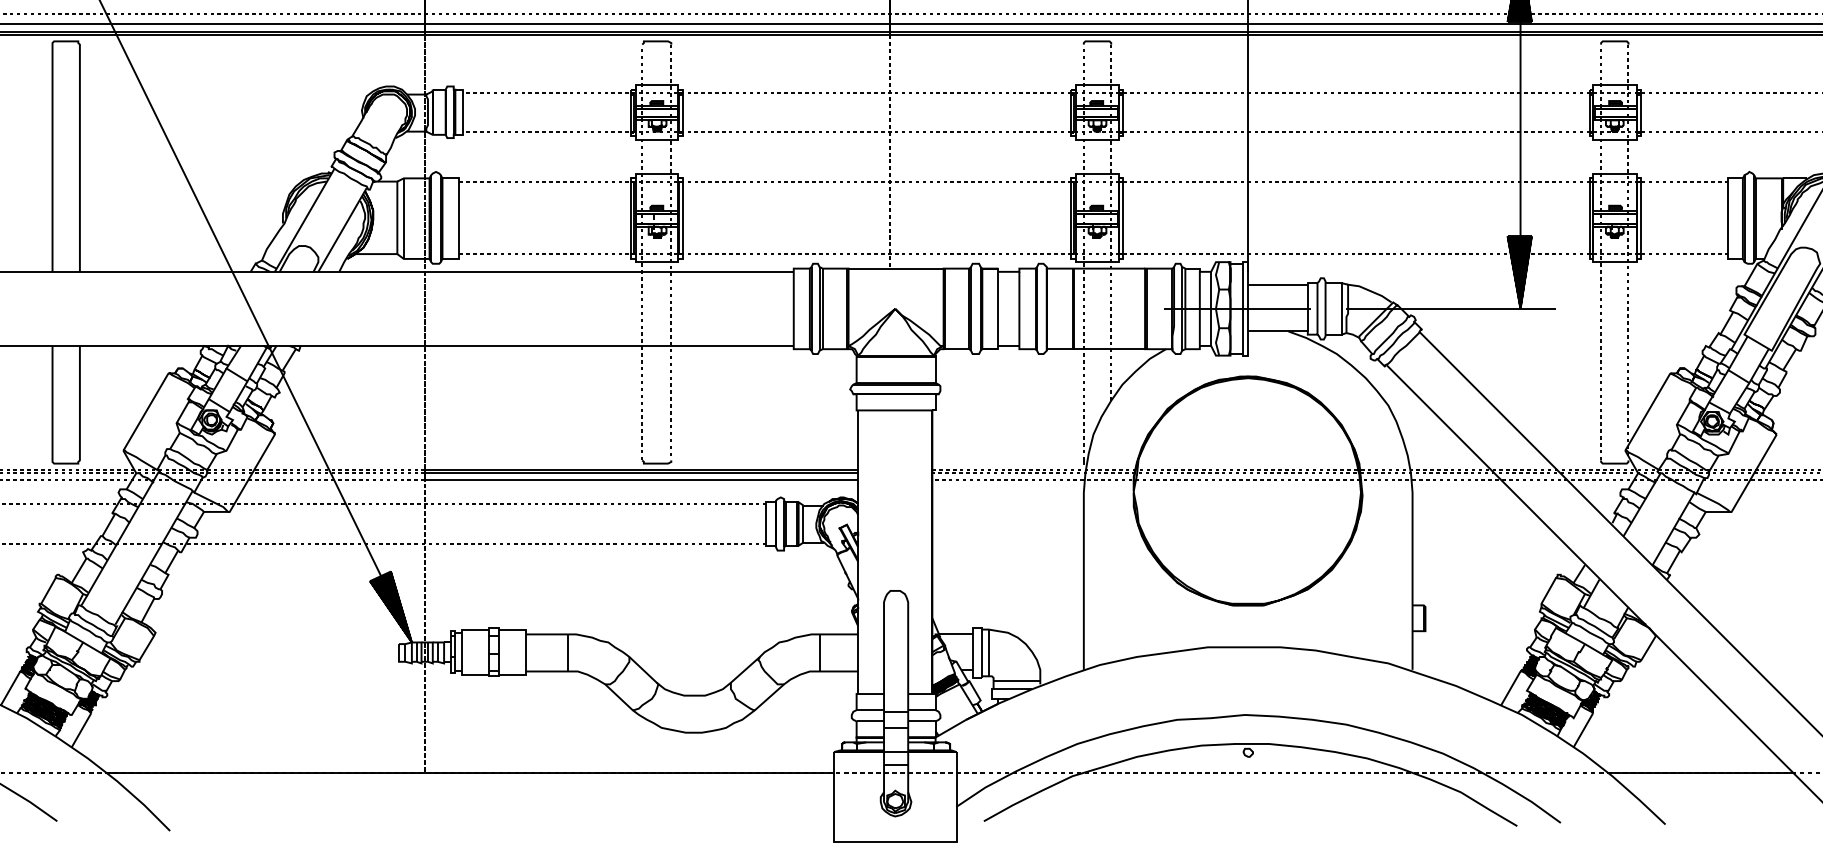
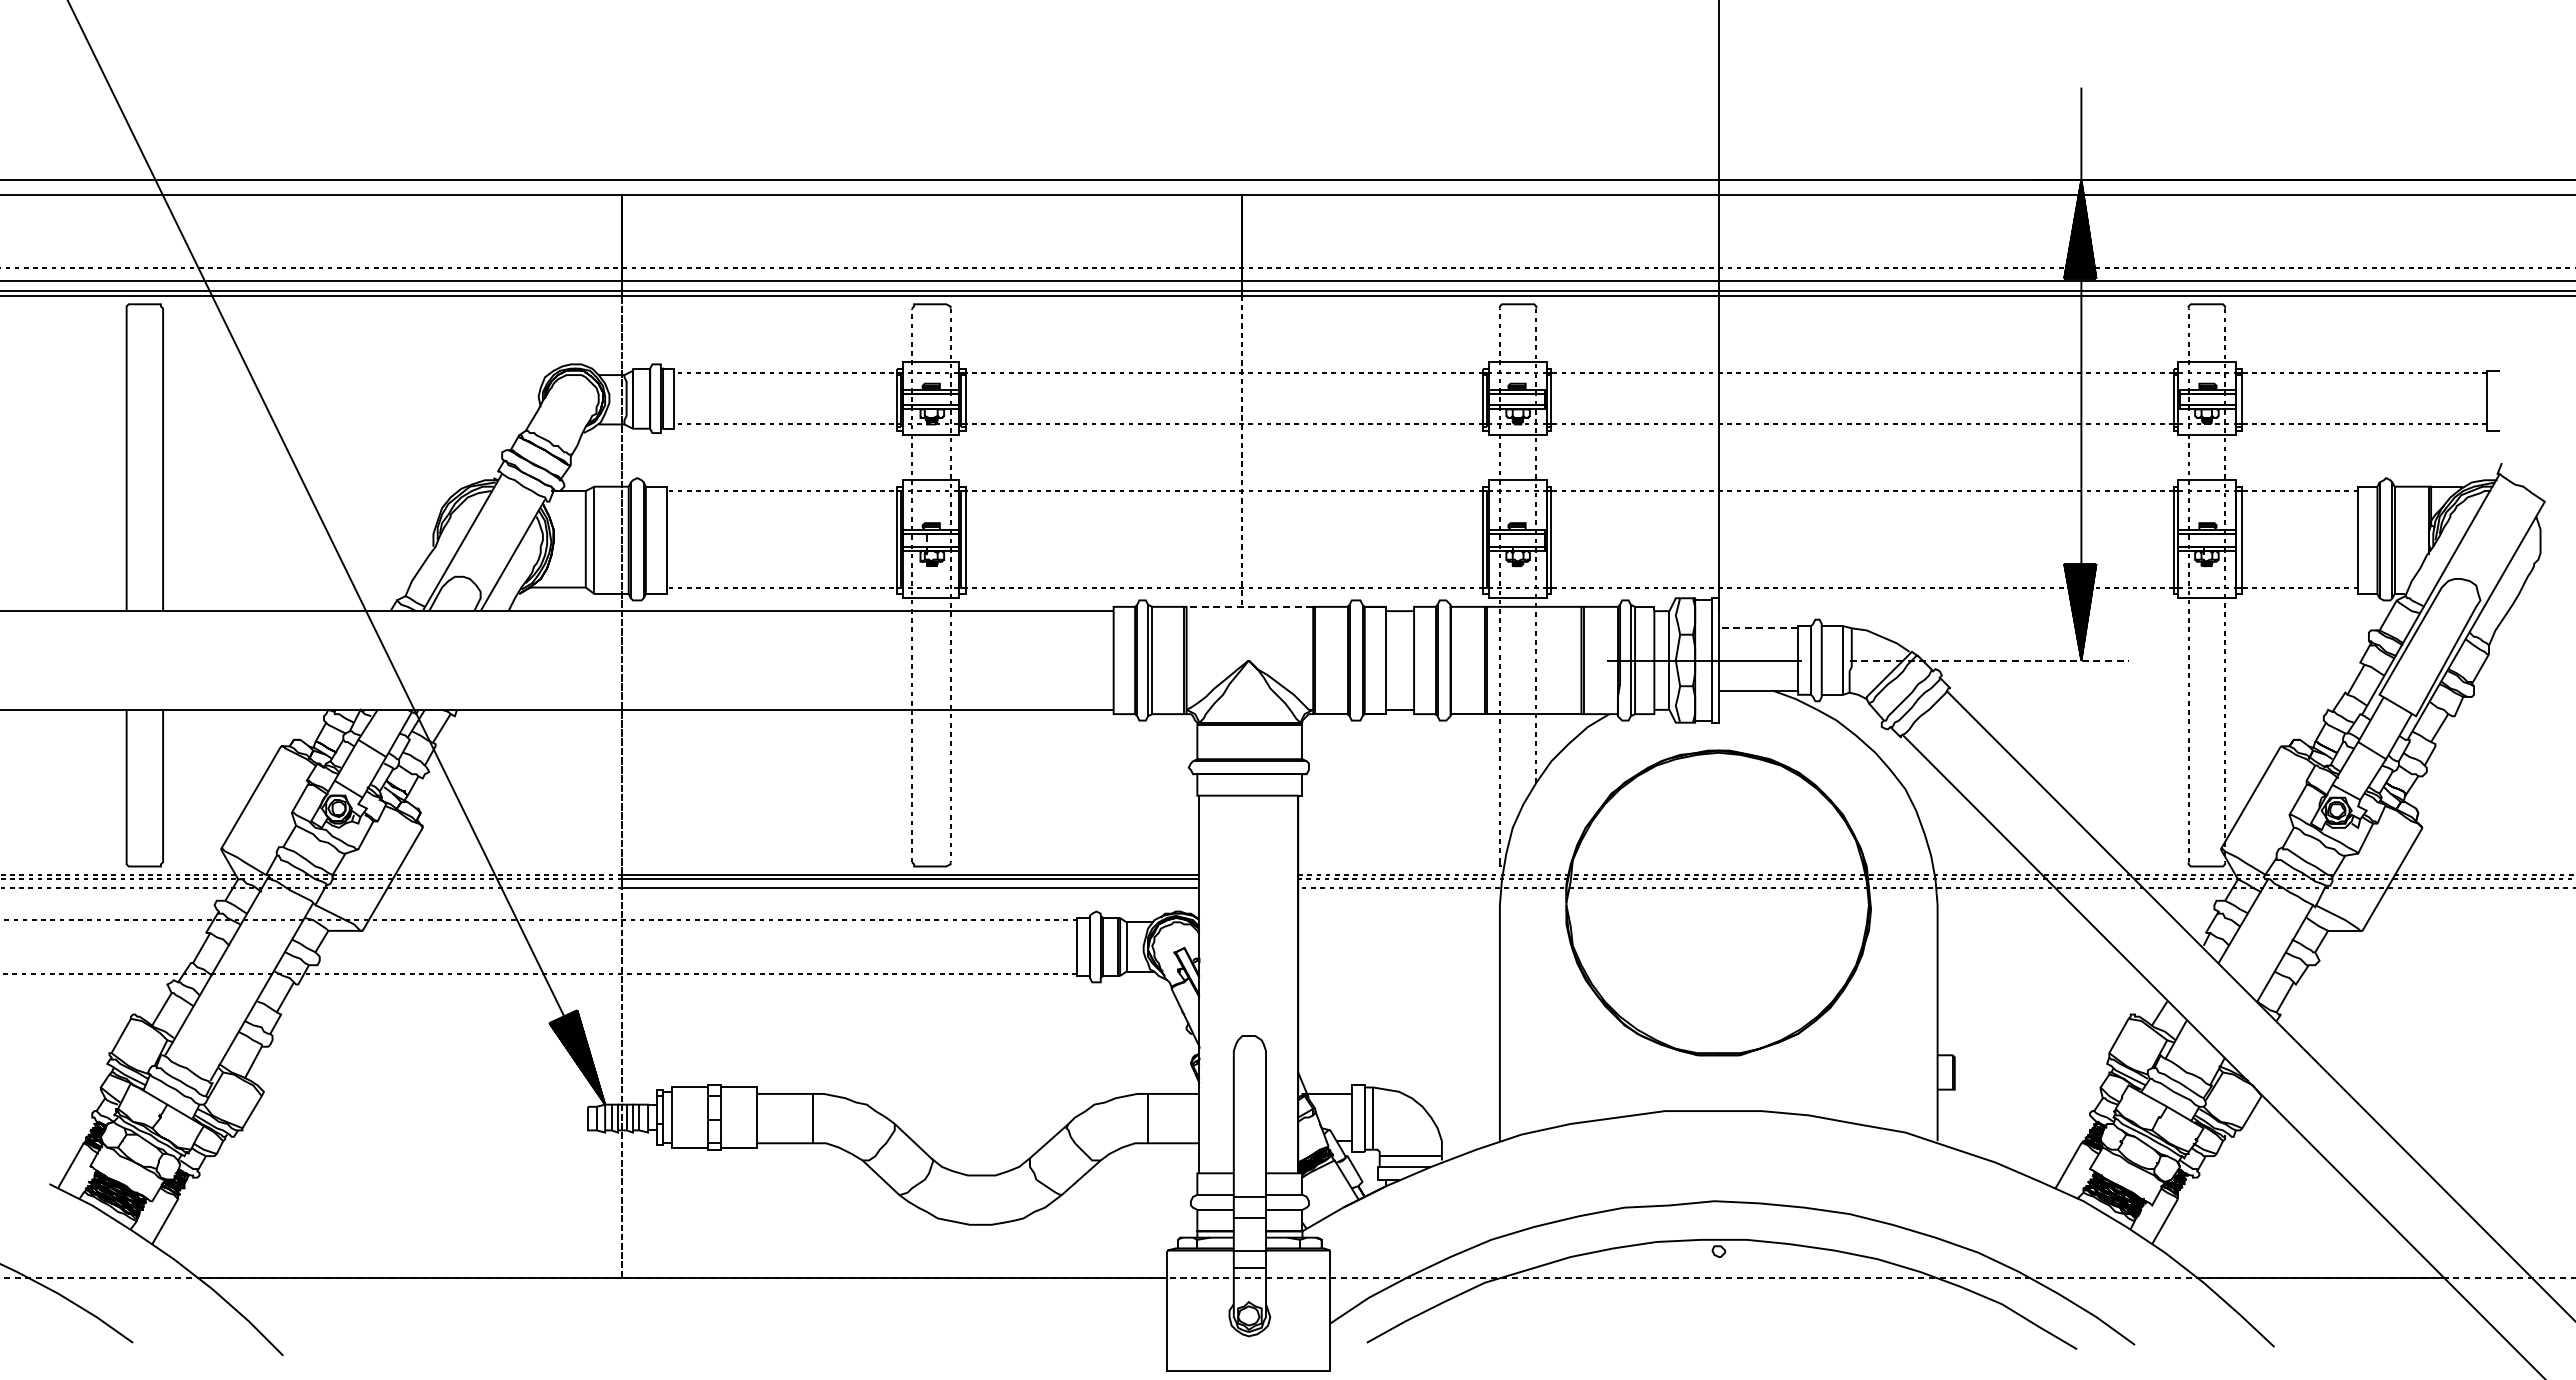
line: (895, 268) -> (1249, 606), solid -> dashed
line: (1278, 284) -> (1758, 628), solid -> dashed
line: (1451, 308) -> (1989, 660), solid -> dashed

